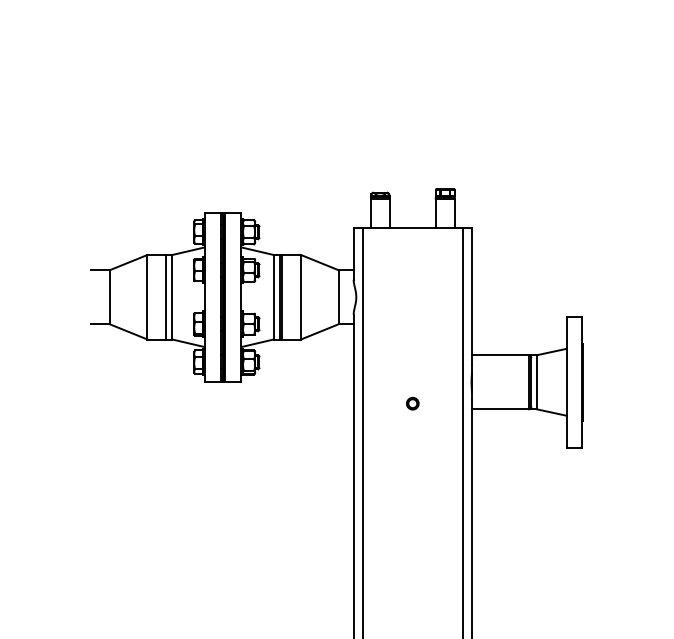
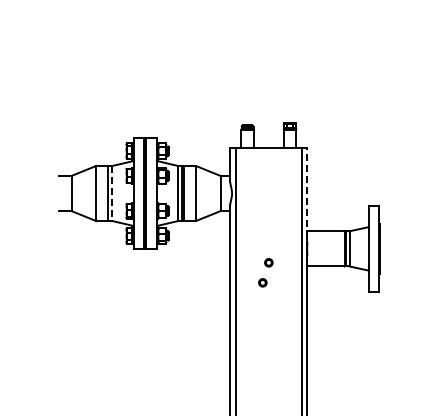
line: (472, 295) -> (307, 192), solid -> dashed
line: (172, 297) -> (112, 193), solid -> dashed
part: (403, 433) -> (262, 282), added

